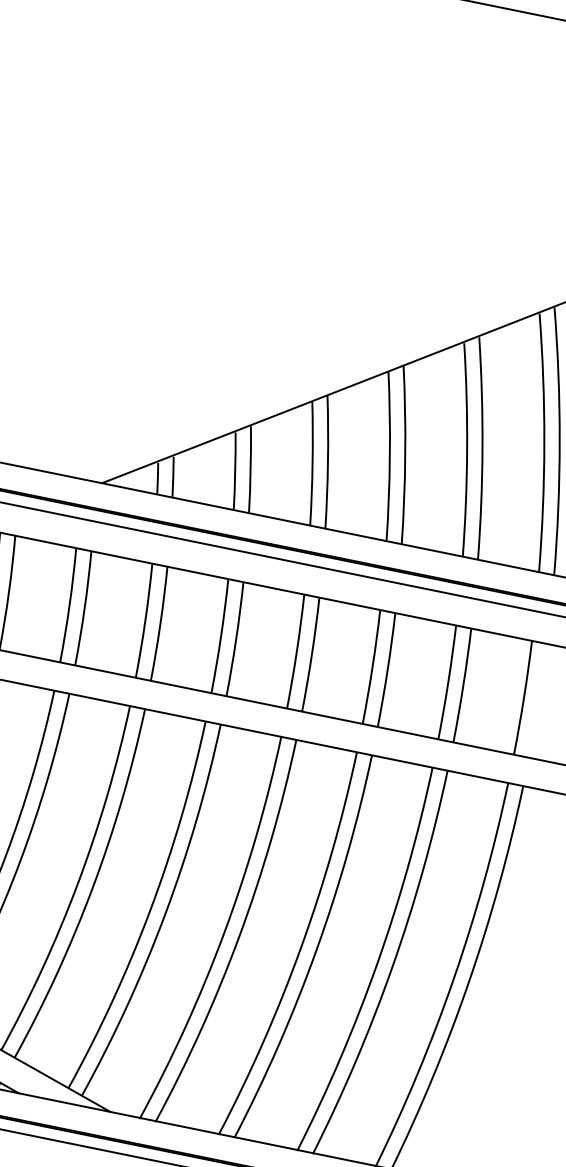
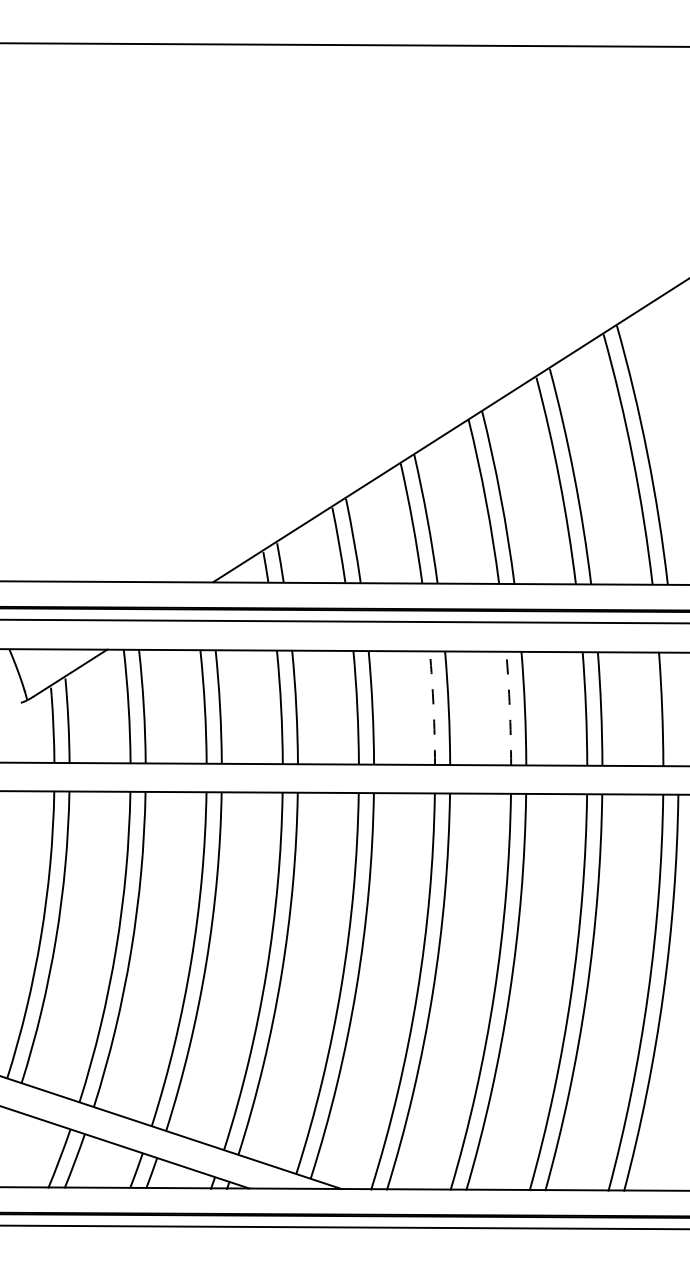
arc: (296, 652) -> (433, 708), solid -> dashed
arc: (372, 667) -> (509, 708), solid -> dashed

